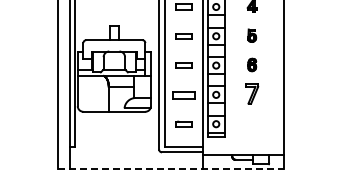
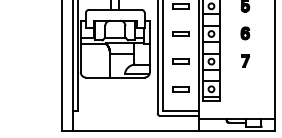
part: (183, 94) -> (180, 61), size x0.71
part: (252, 94) -> (245, 61), size x0.62
line: (171, 168) -> (169, 131), dashed -> solid

